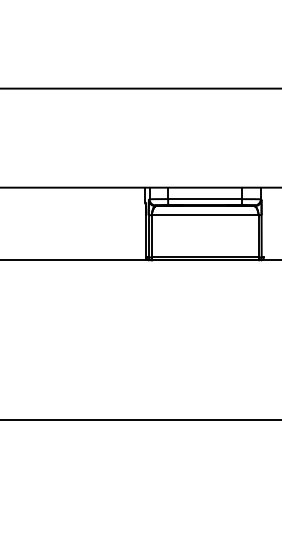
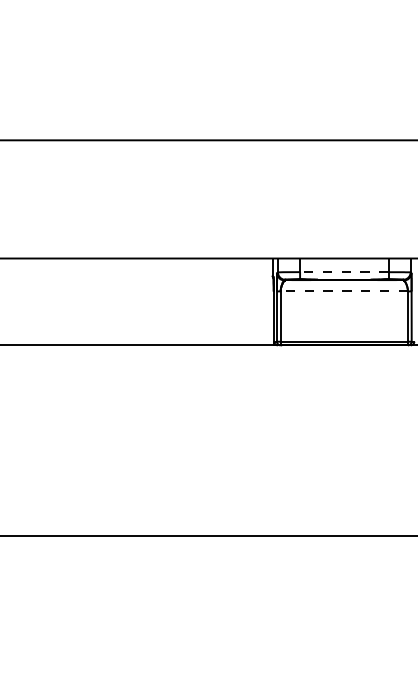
line: (204, 199) -> (343, 272), solid -> dashed
line: (205, 215) -> (344, 291), solid -> dashed

